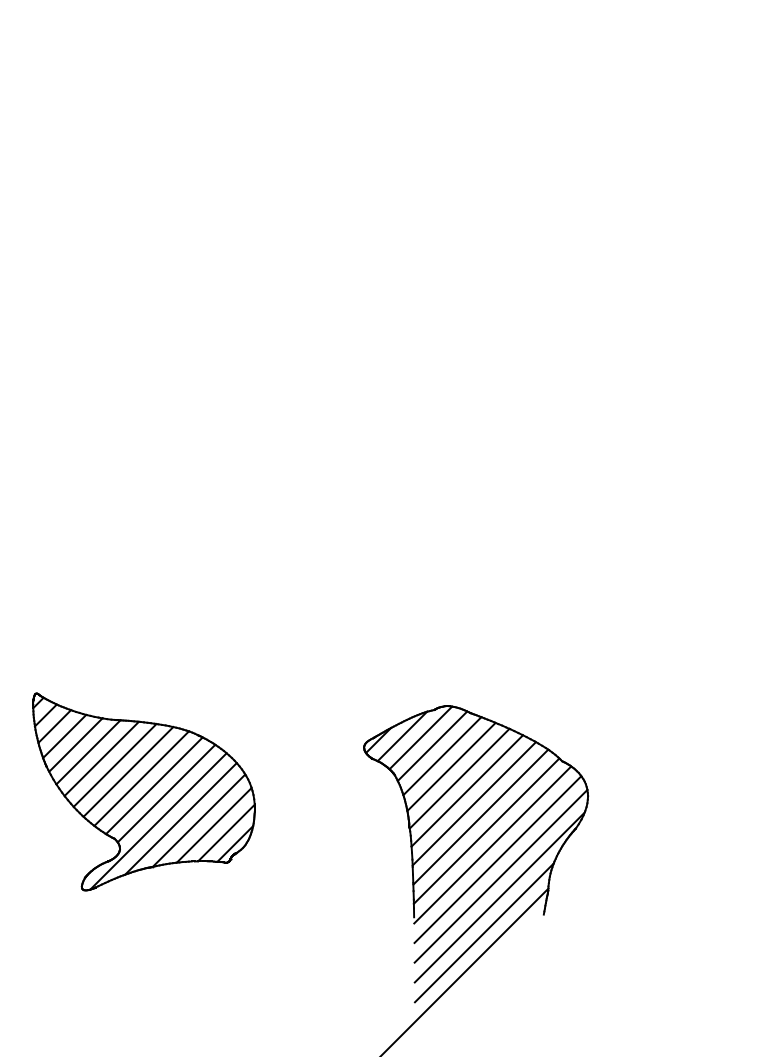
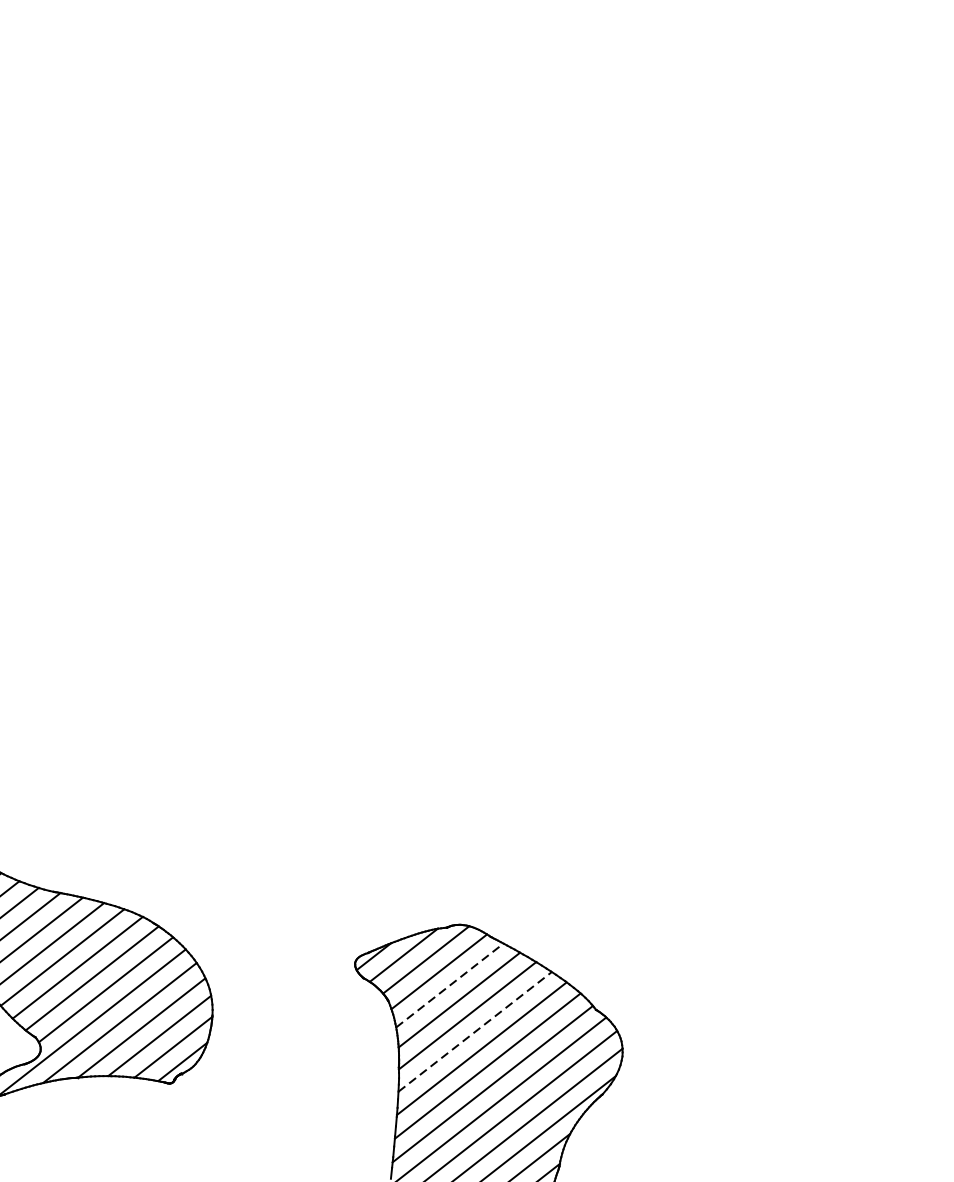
line: (442, 755) -> (450, 984), solid -> dashed
line: (467, 790) -> (475, 1031), solid -> dashed

